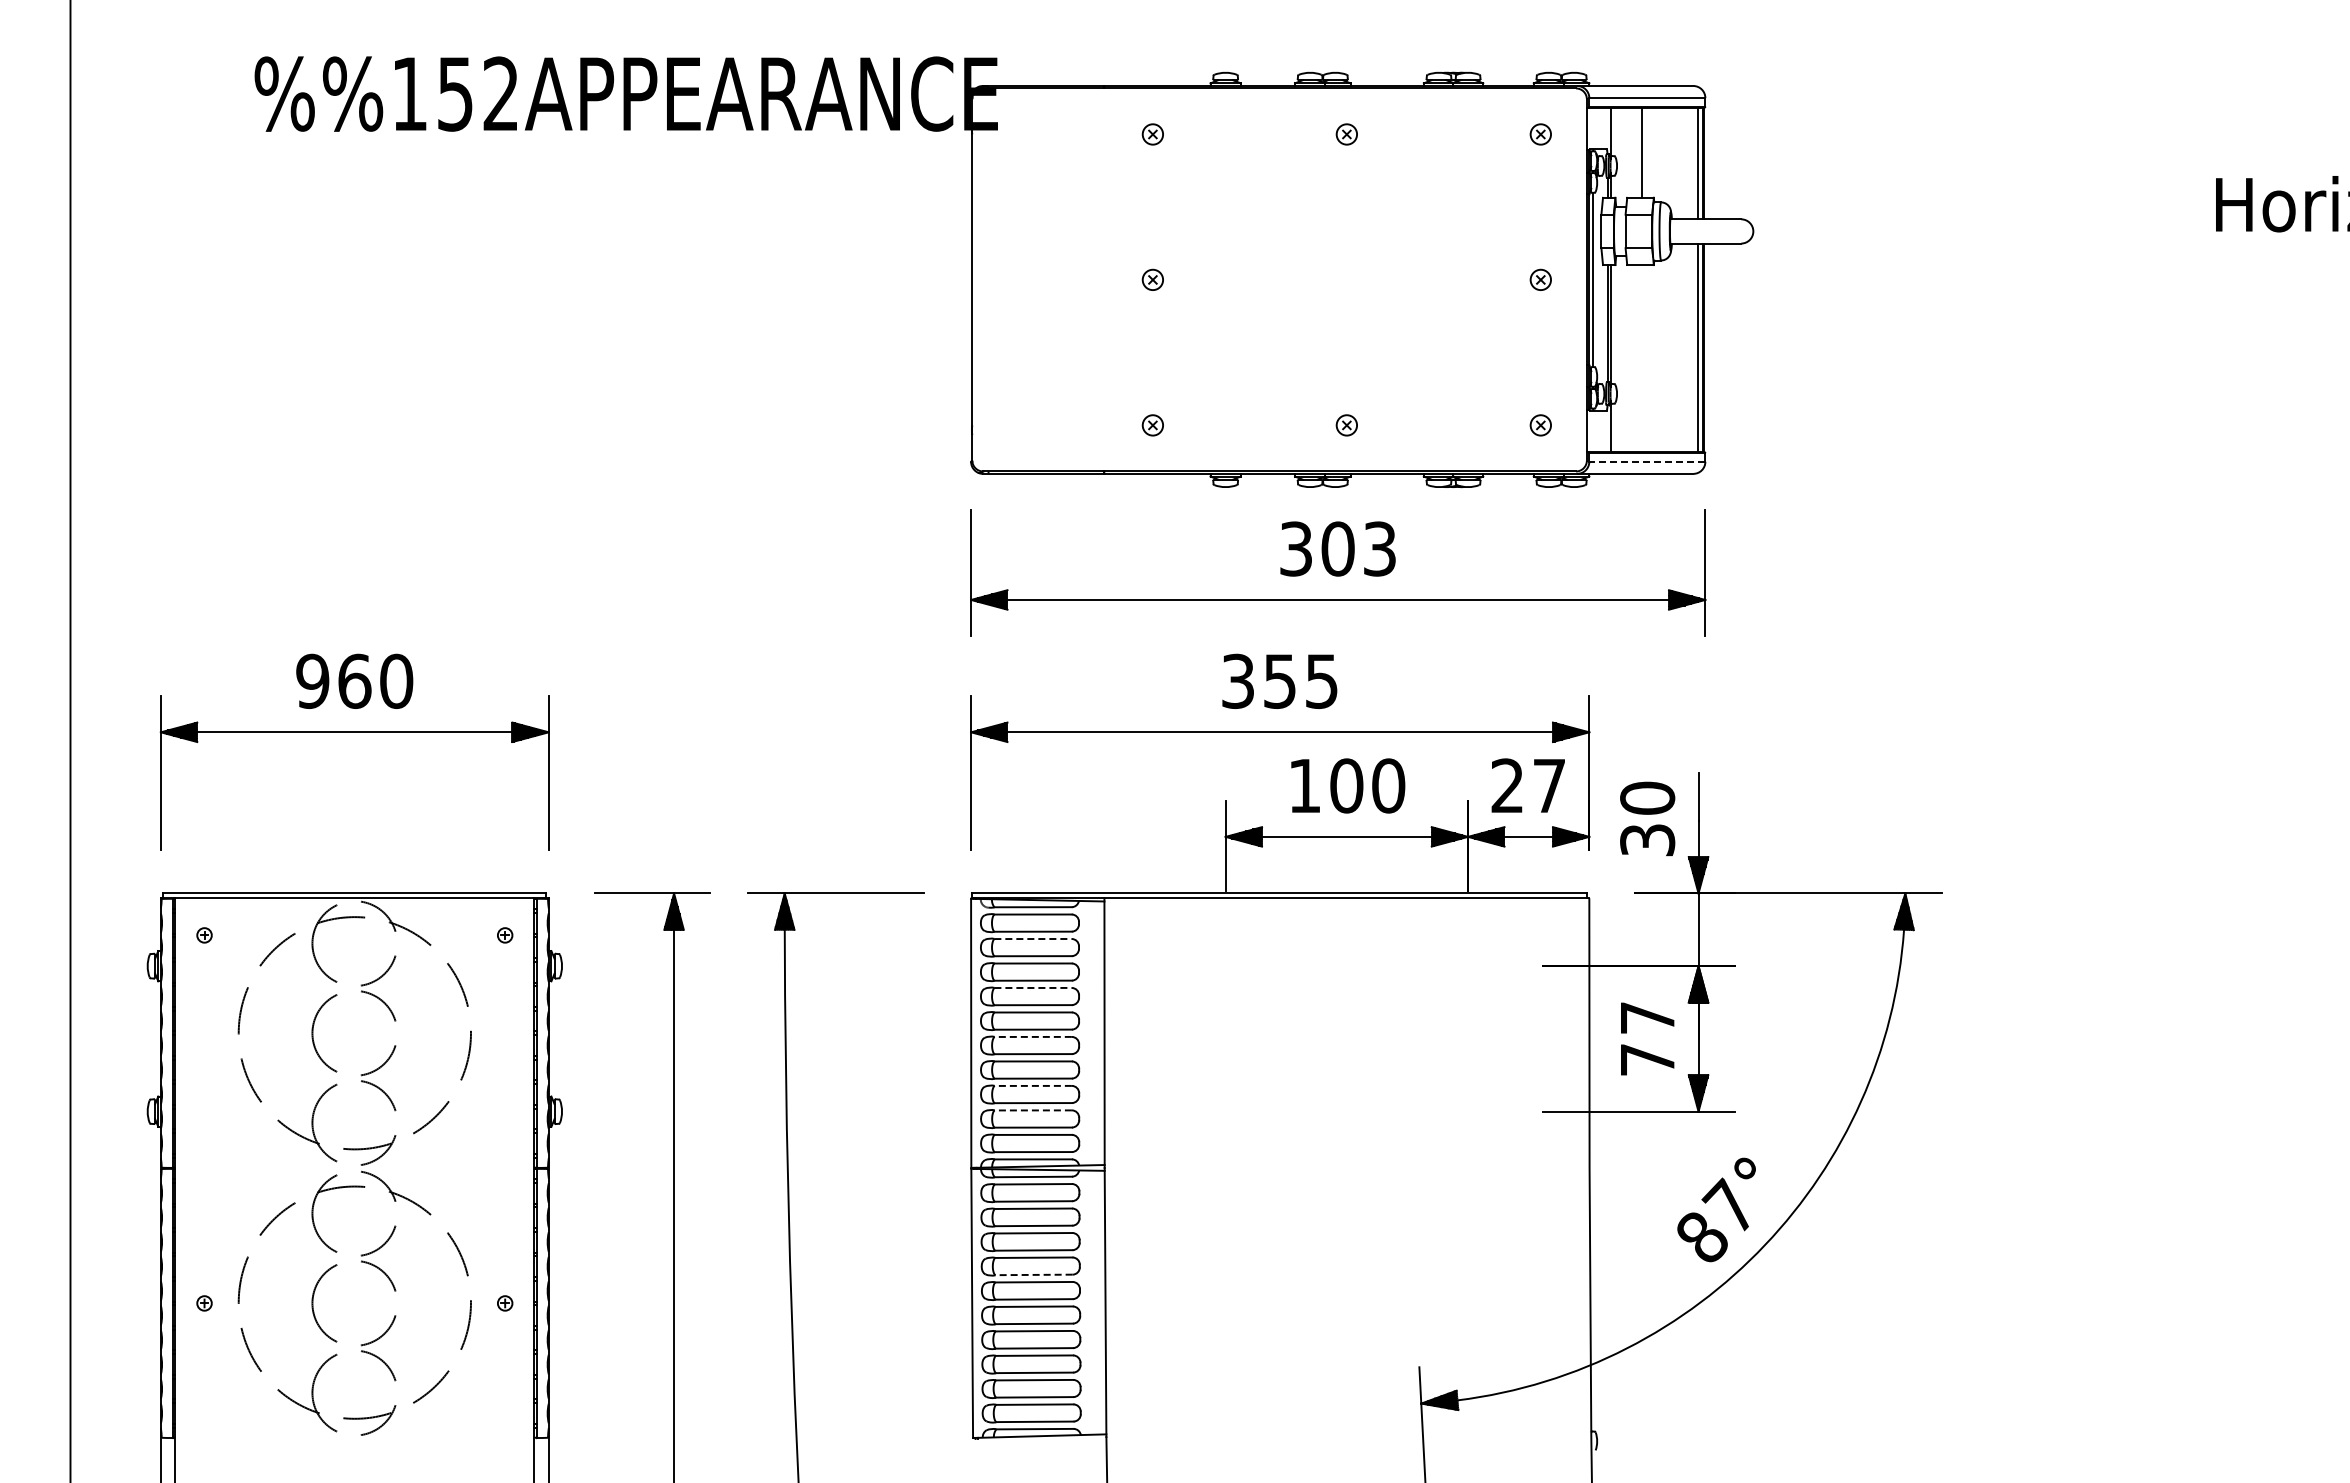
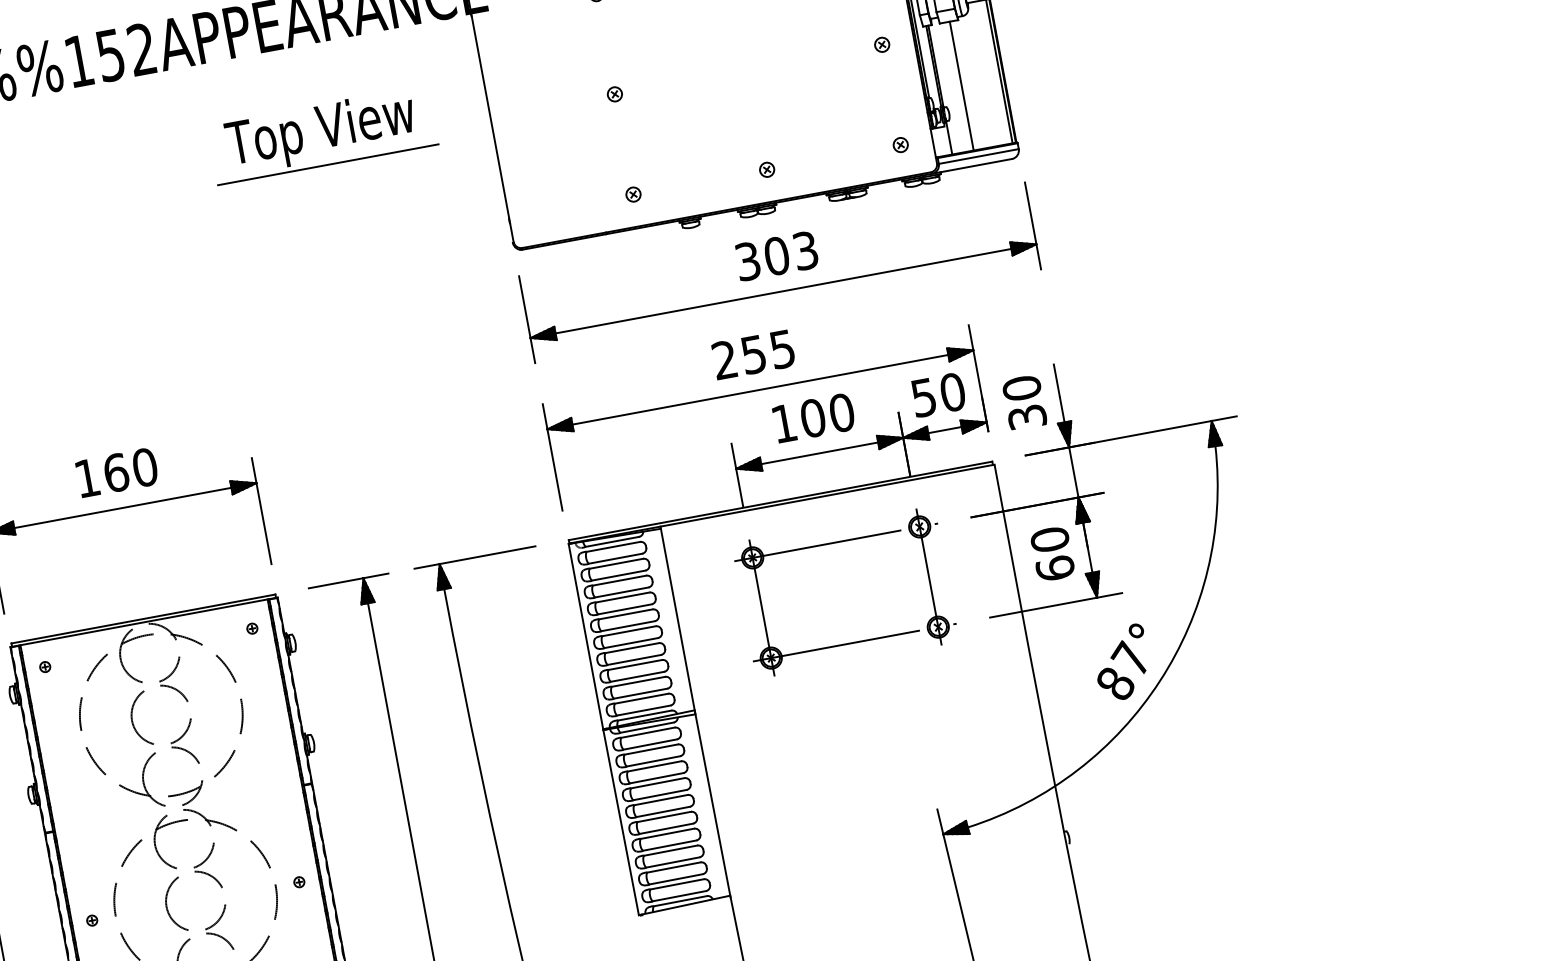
part: (731, 260) -> (322, 134), added
line: (1641, 358) -> (961, 86), added
line: (1647, 461) -> (978, 156), dashed -> solid
text: (312, 680) -> (87, 477), 960 -> 160
text: (1237, 681) -> (724, 360), 355 -> 255
text: (1528, 785) -> (938, 394), 27 -> 50
line: (1033, 939) -> (616, 564), dashed -> solid
part: (1346, 966) -> (835, 542), added
line: (1033, 987) -> (623, 597), dashed -> solid
line: (1033, 1036) -> (629, 630), dashed -> solid
text: (1647, 1038) -> (1052, 553), 77 -> 60
line: (1033, 1085) -> (635, 664), dashed -> solid
line: (1033, 1110) -> (638, 681), dashed -> solid
line: (1033, 1274) -> (659, 794), dashed -> solid

